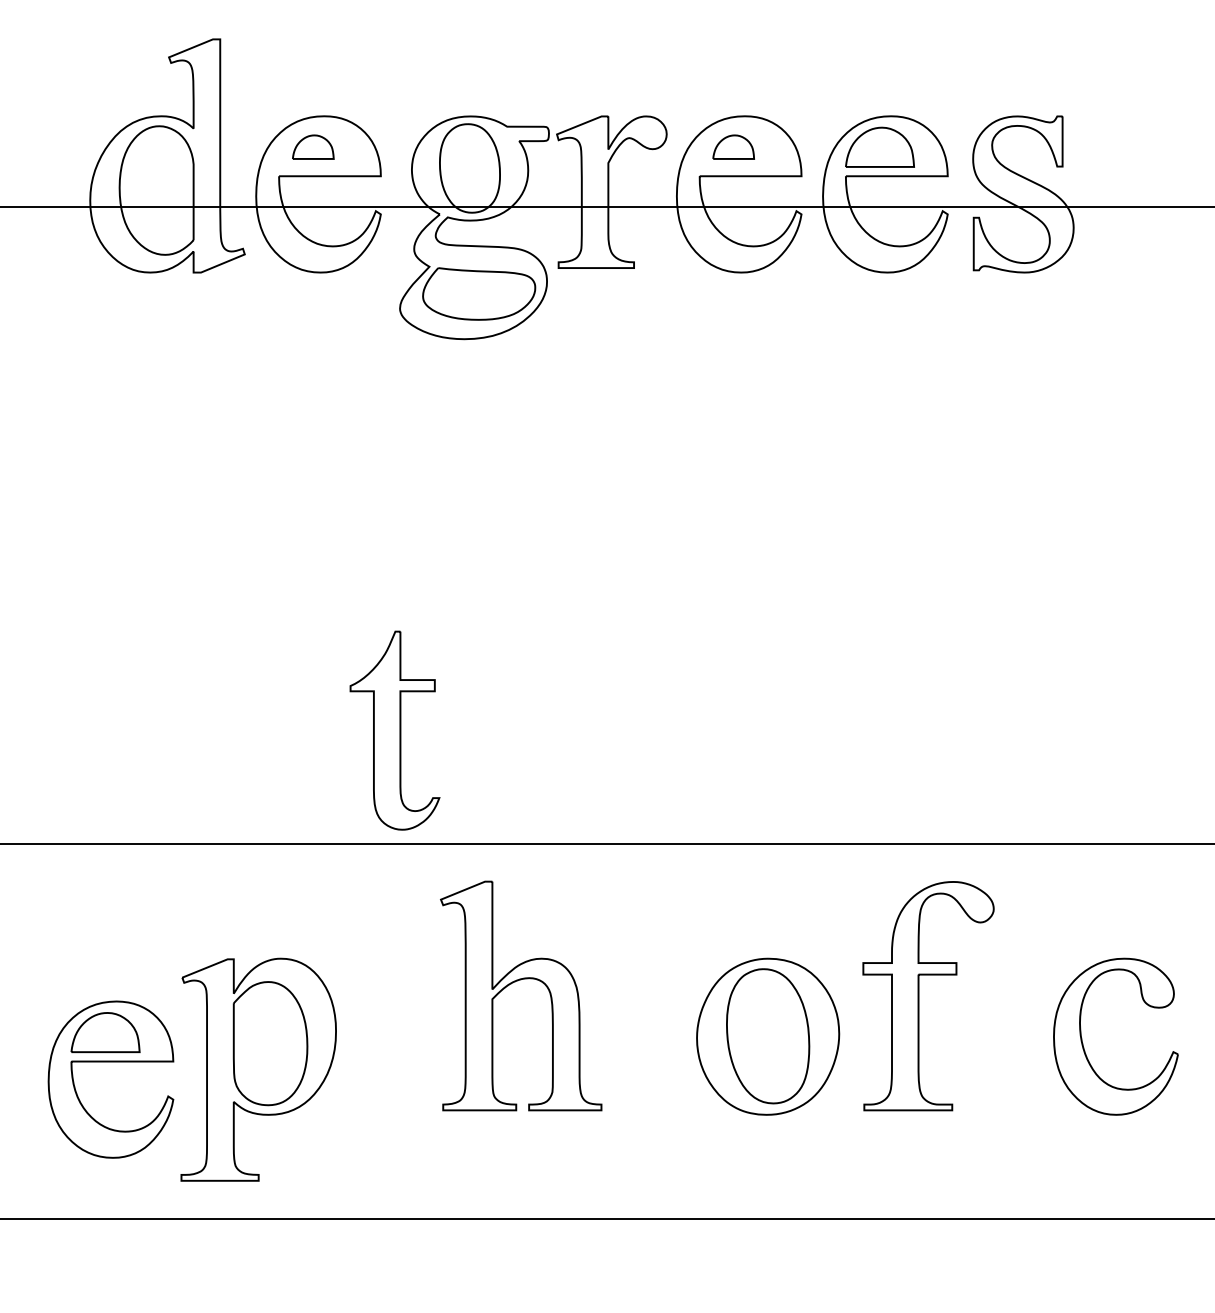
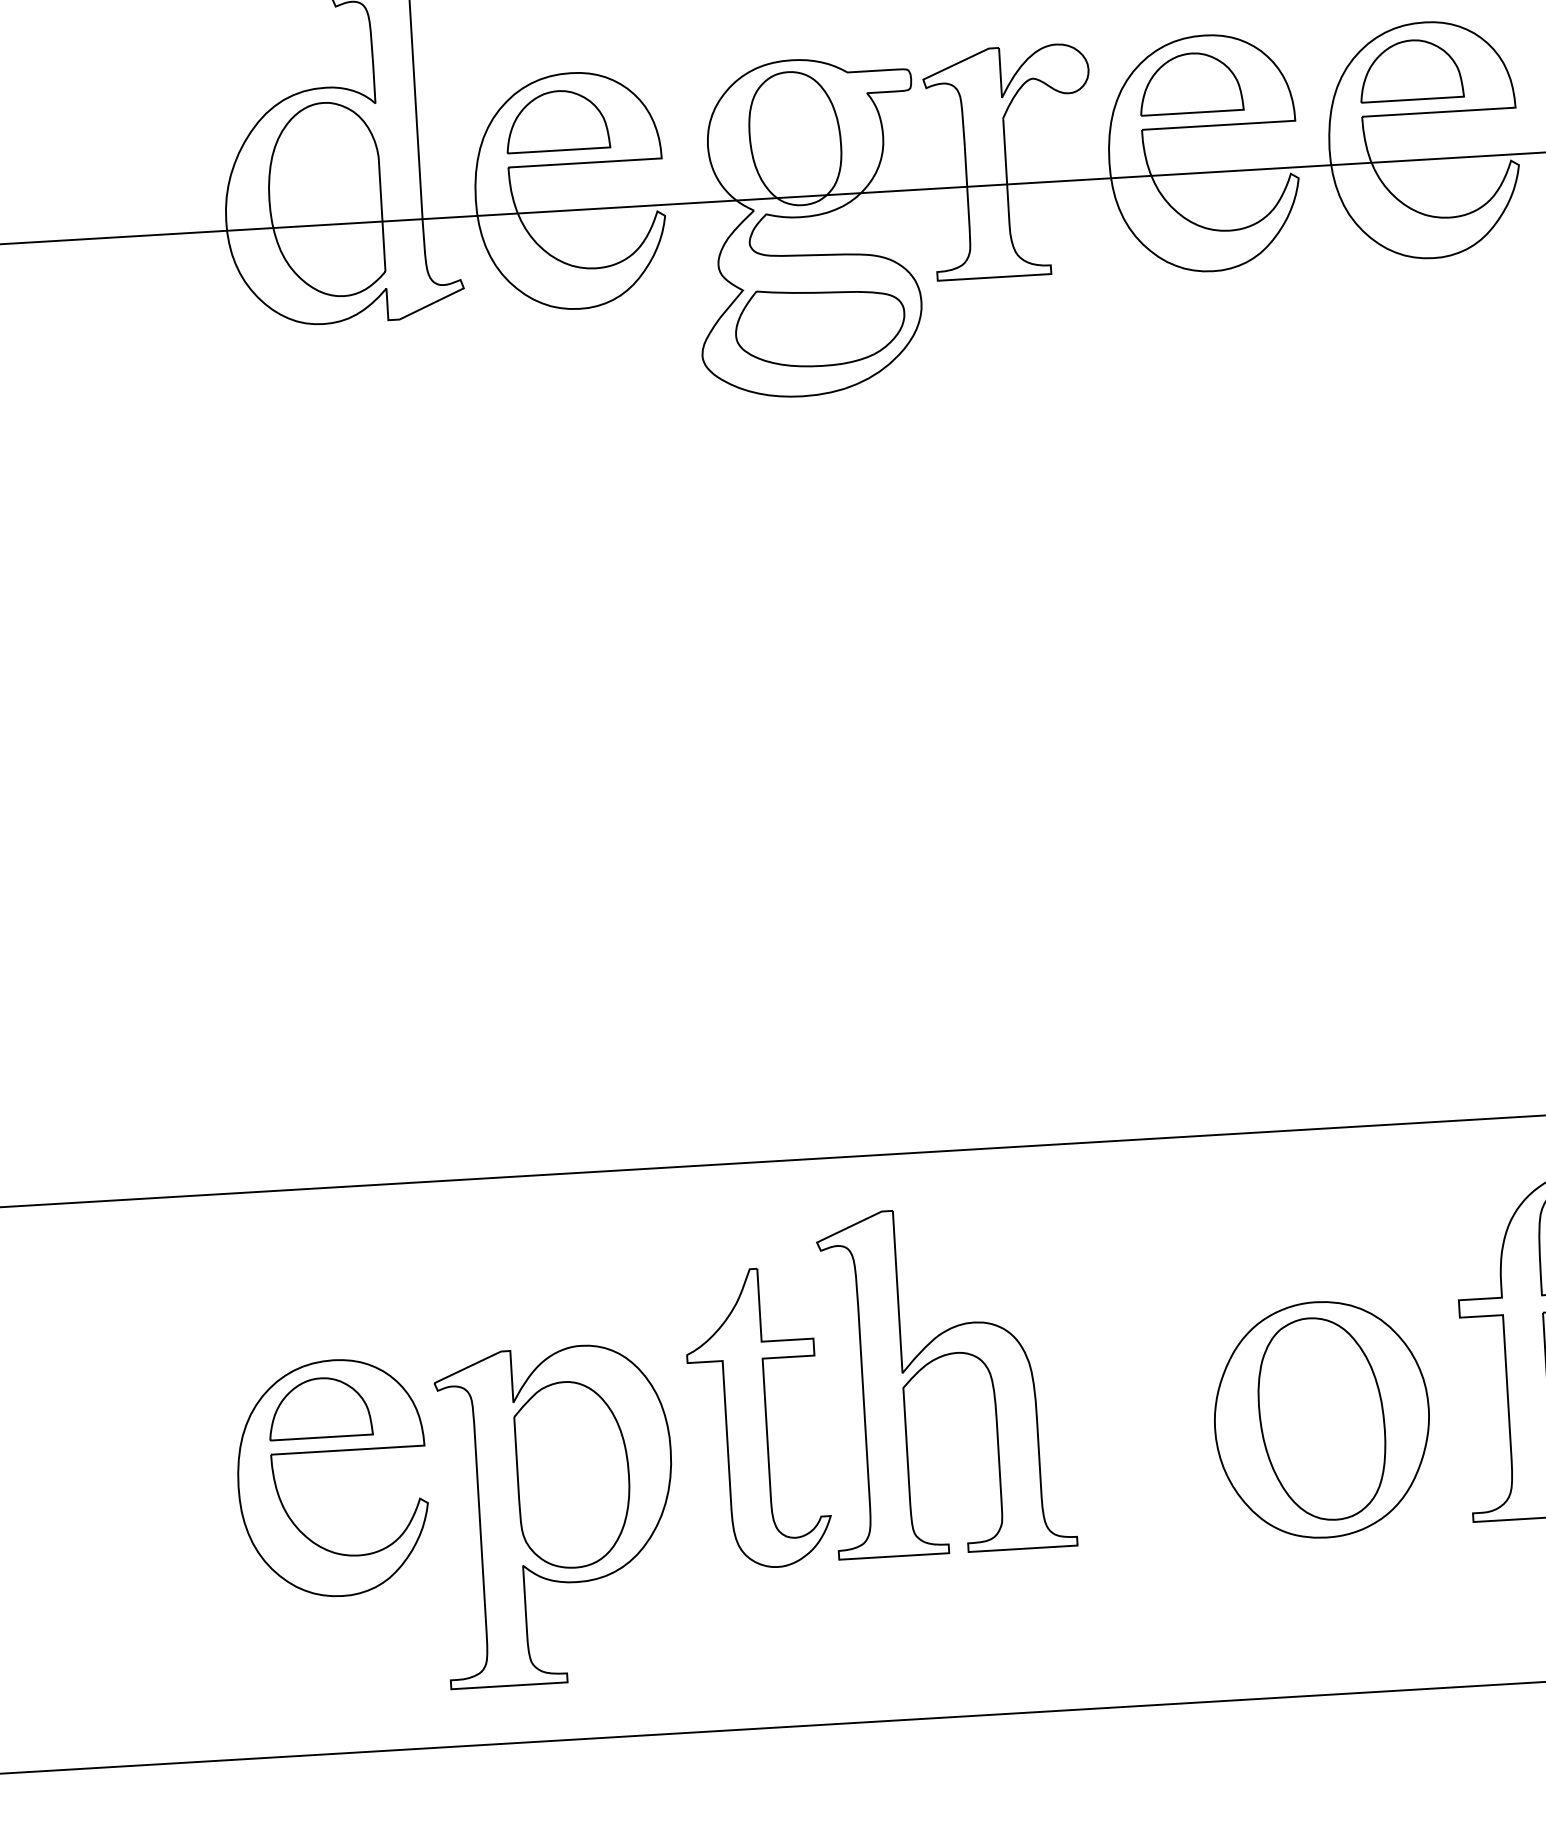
part: (313, 146) -> (557, 119), size x1.67
part: (733, 146) -> (1190, 82), size x1.67
part: (394, 730) -> (757, 1418), moved
part: (110, 1062) -> (330, 1452), moved

